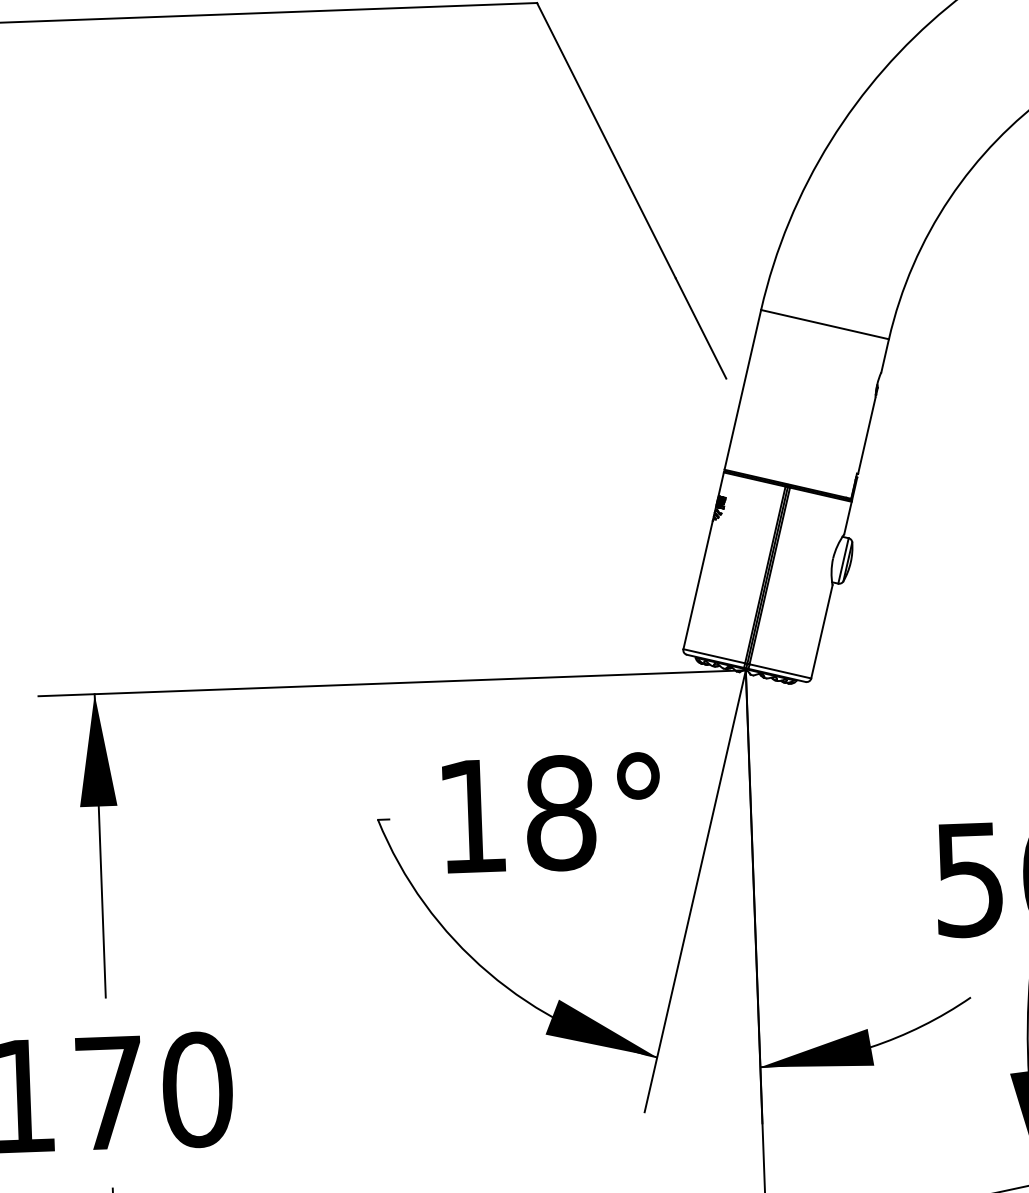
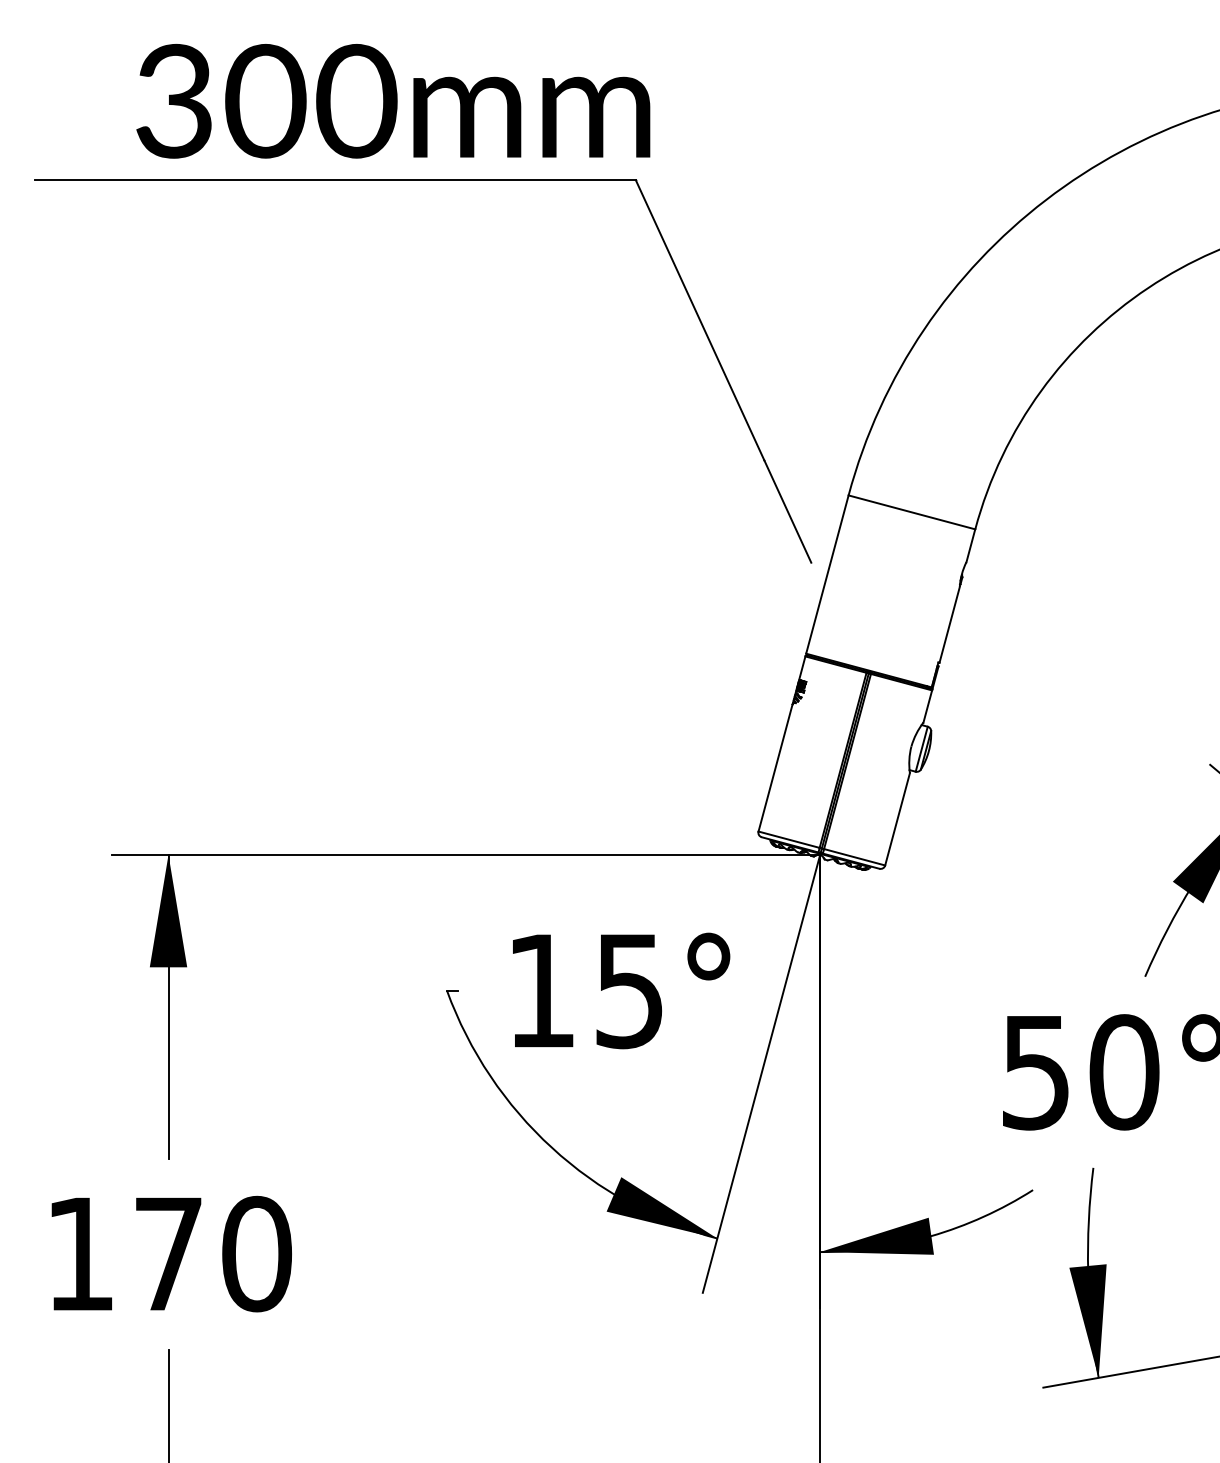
text: (560, 812) -> (629, 990), 18° -> 15°

